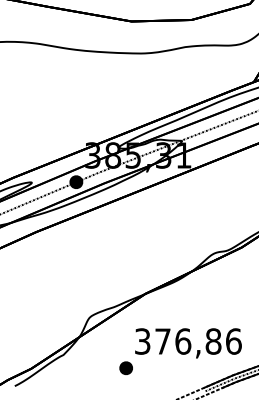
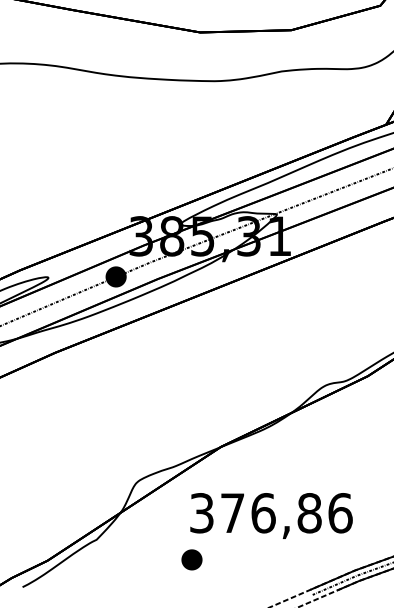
text: (188, 343) -> (271, 516), moved

